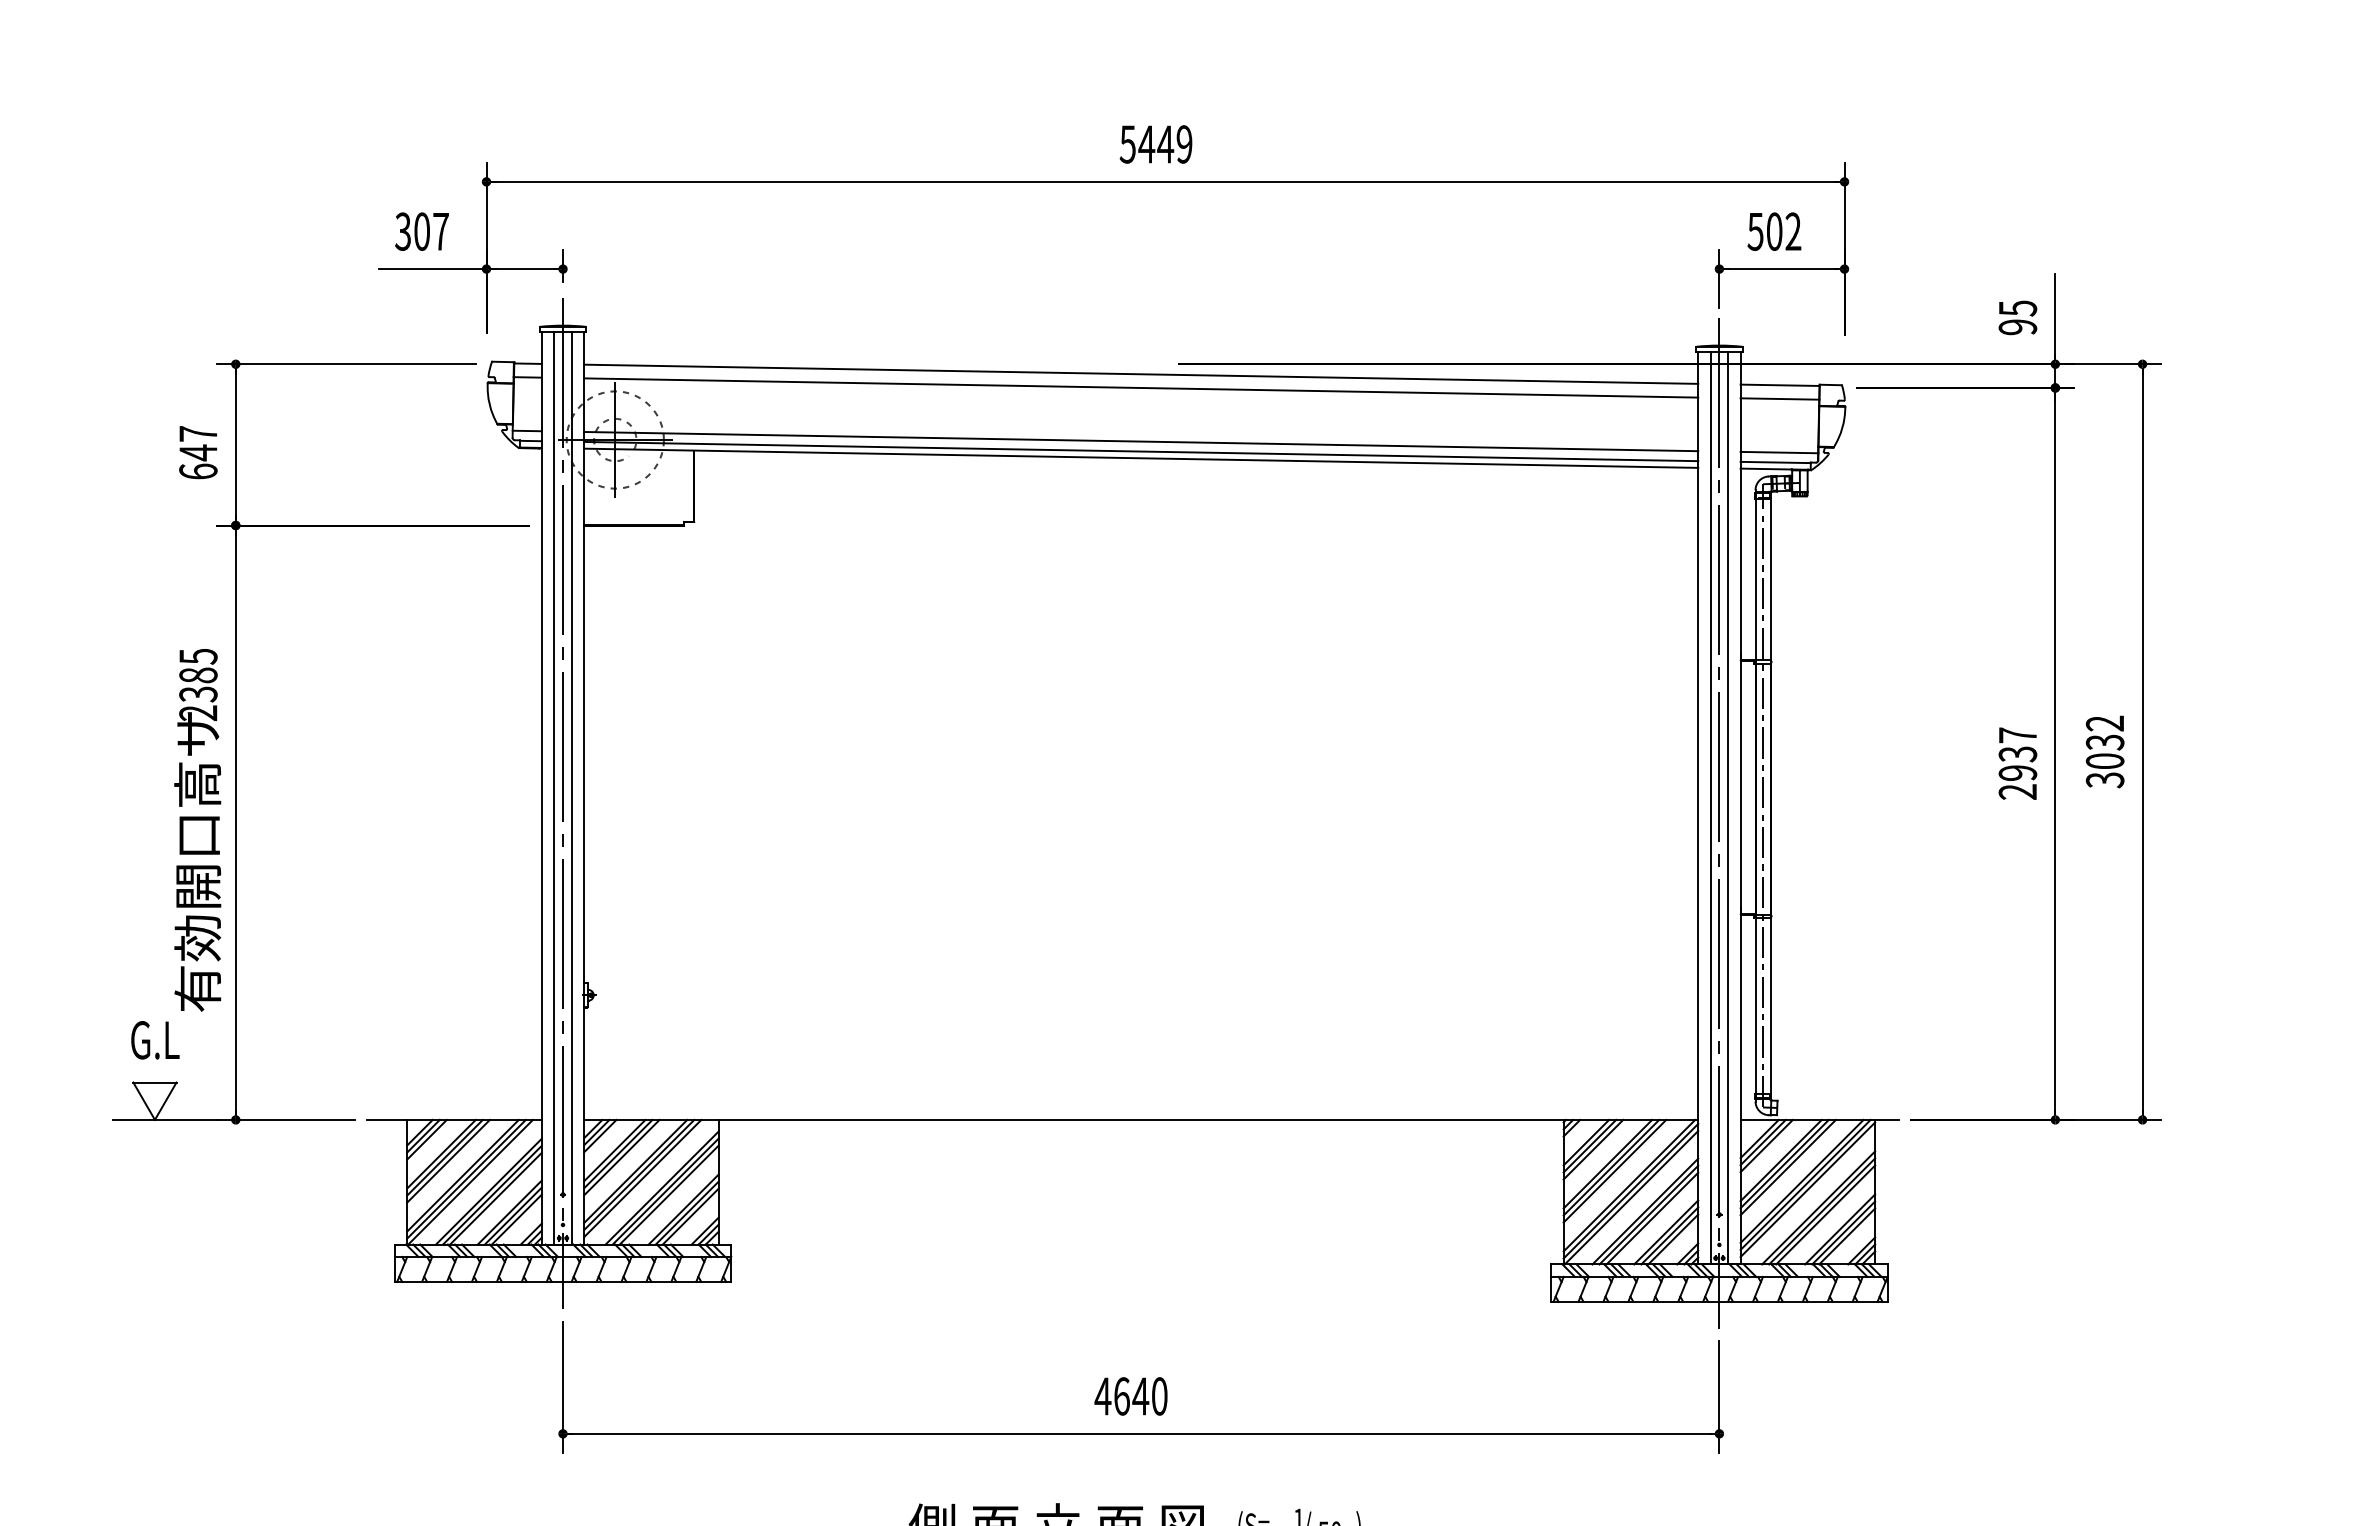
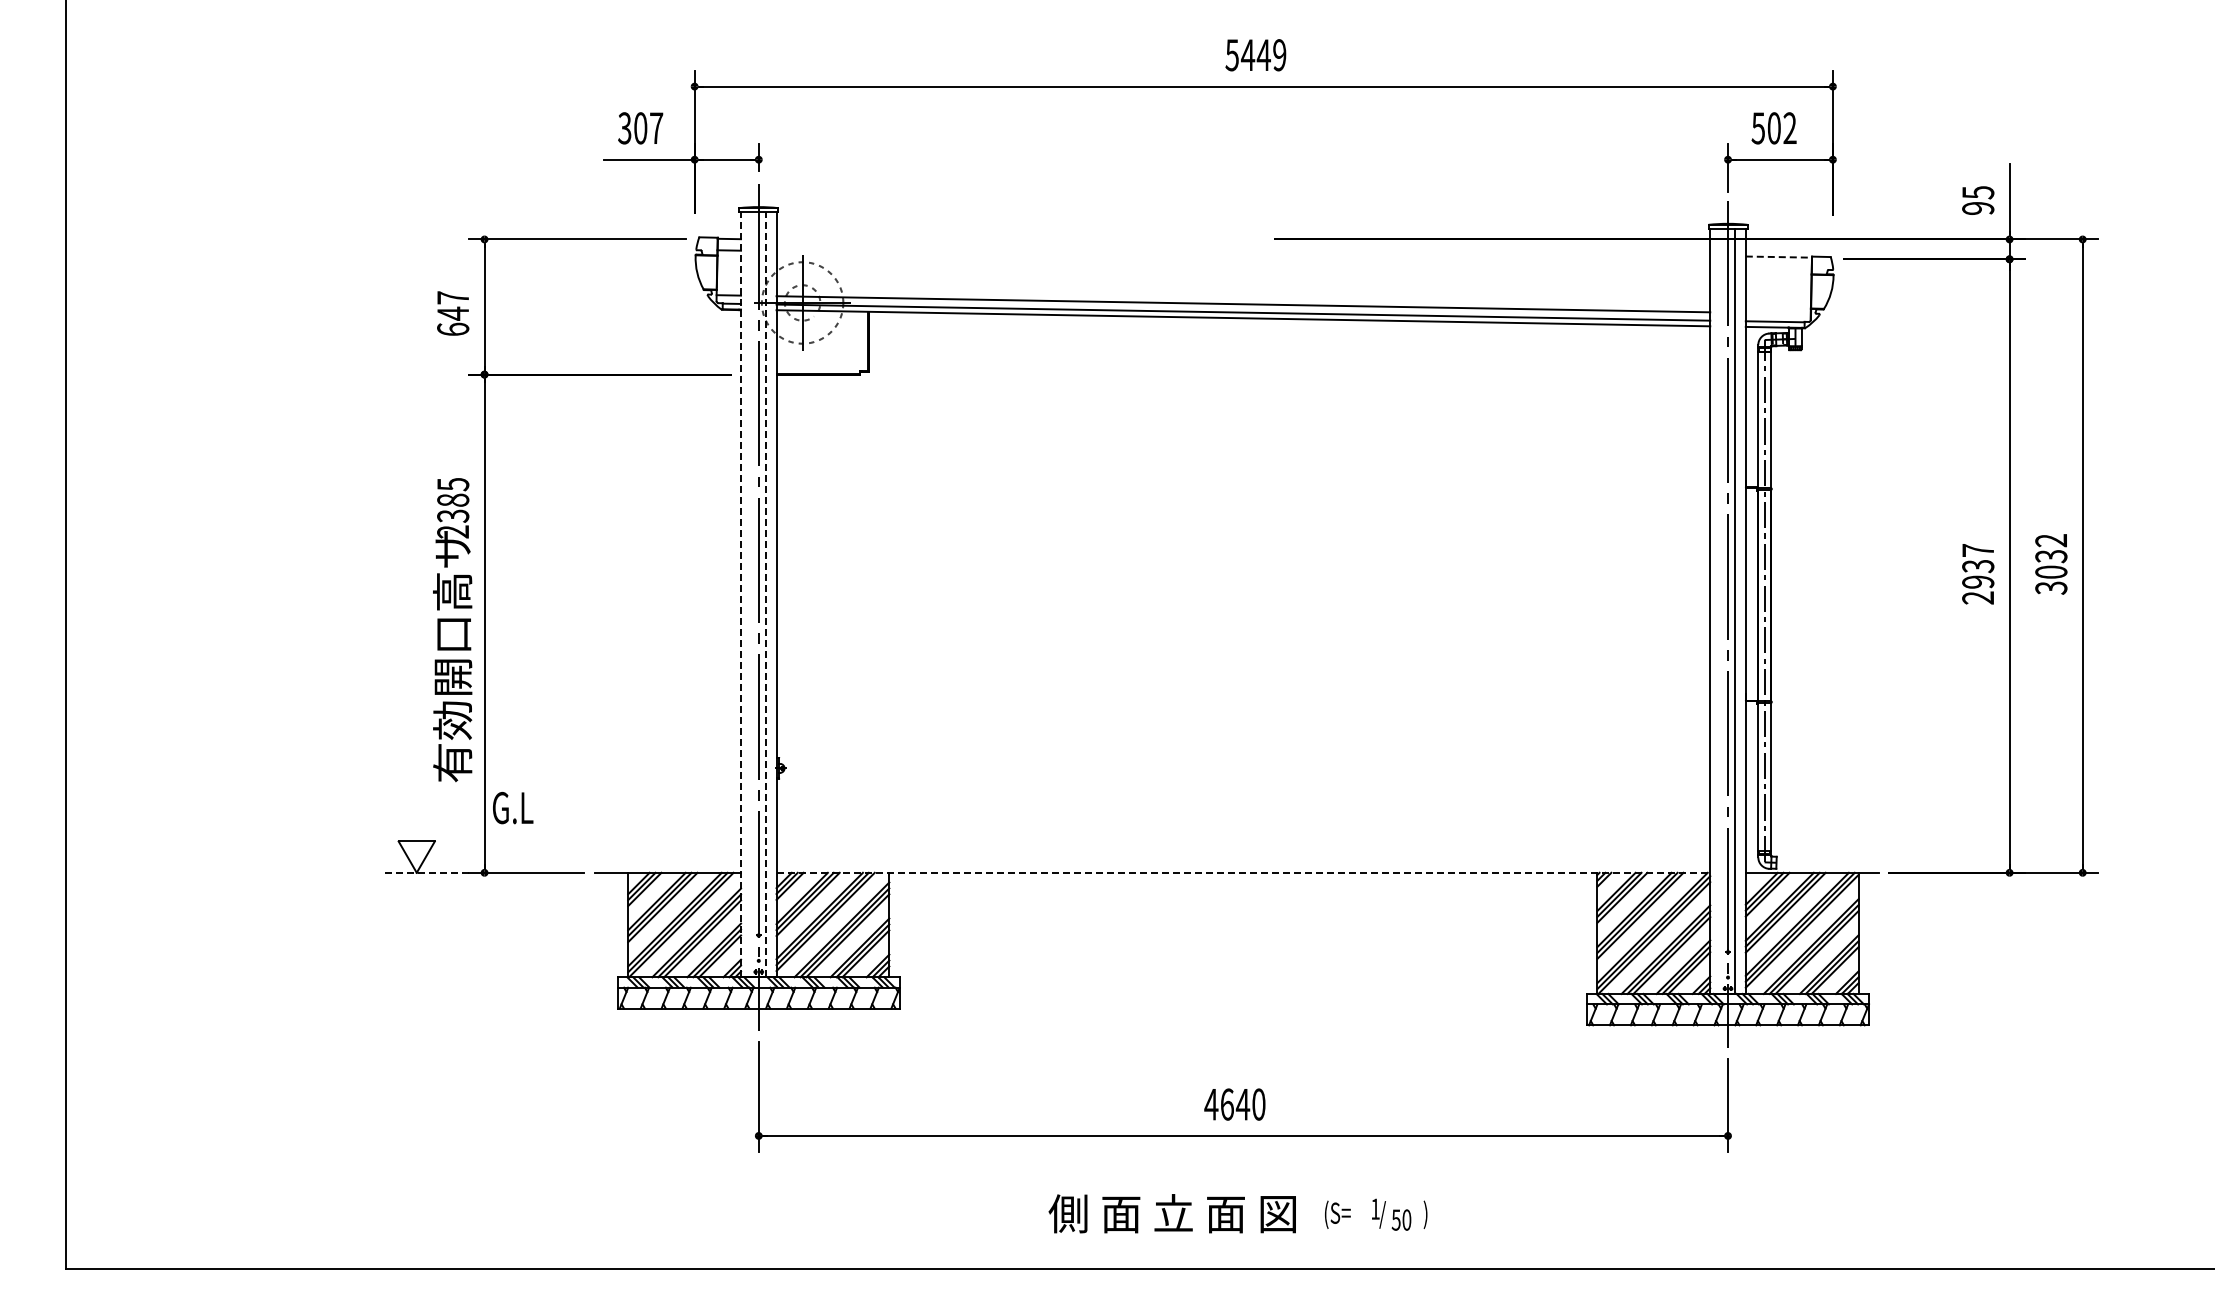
line: (1141, 373) -> (1243, 247), removed
line: (1780, 385) -> (1779, 257), solid -> dashed
line: (1141, 388) -> (1243, 259), removed
line: (1779, 398) -> (1778, 268), removed
line: (1779, 452) -> (1778, 313), removed
line: (542, 787) -> (741, 594), solid -> dashed
line: (554, 787) -> (751, 594), removed
line: (572, 787) -> (766, 594), solid -> dashed
line: (1710, 808) -> (1720, 611), removed
text: (155, 1040) -> (513, 808), moved
line: (164, 1119) -> (424, 872), solid -> dashed
line: (1141, 1119) -> (1243, 872), solid -> dashed

